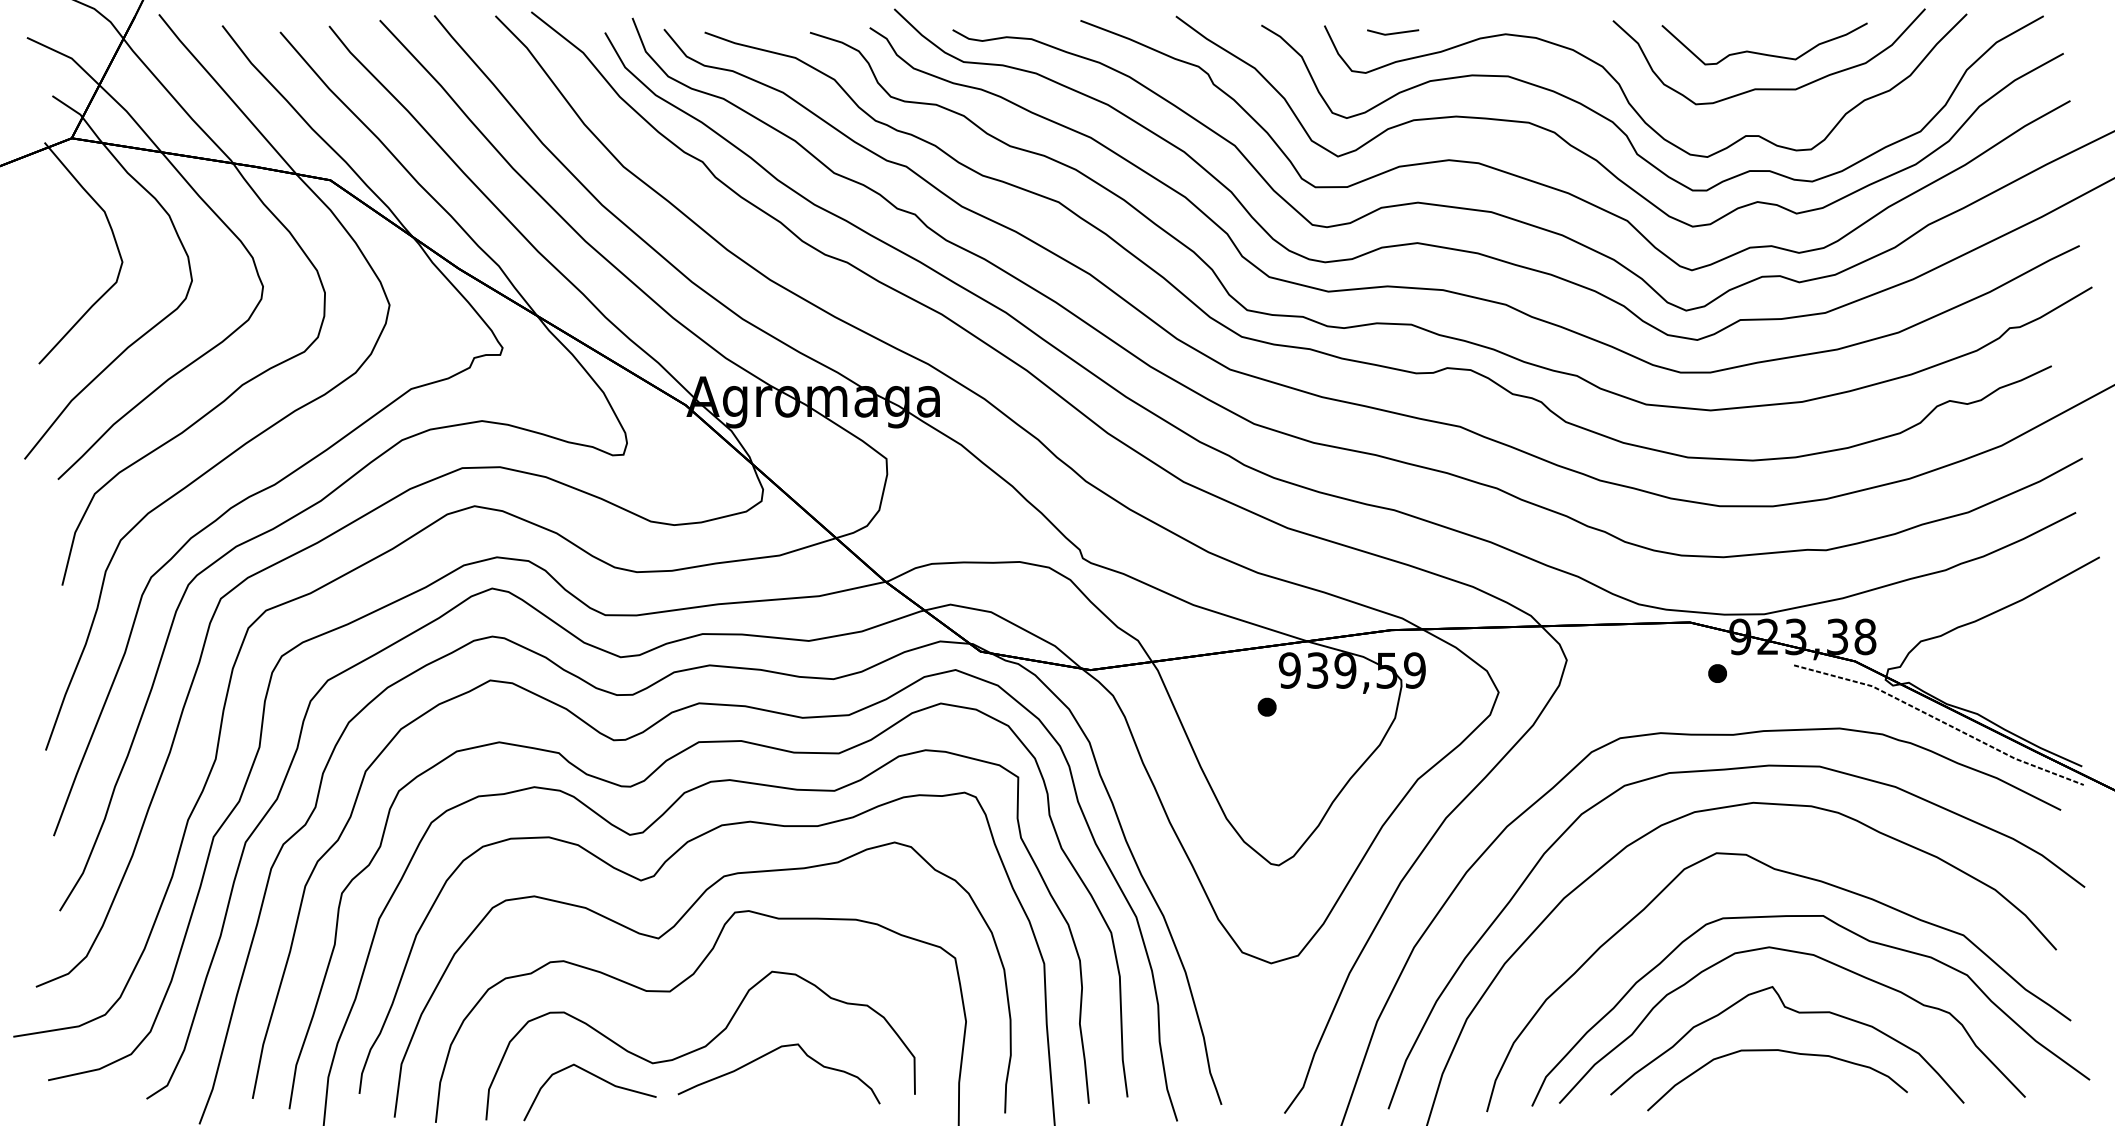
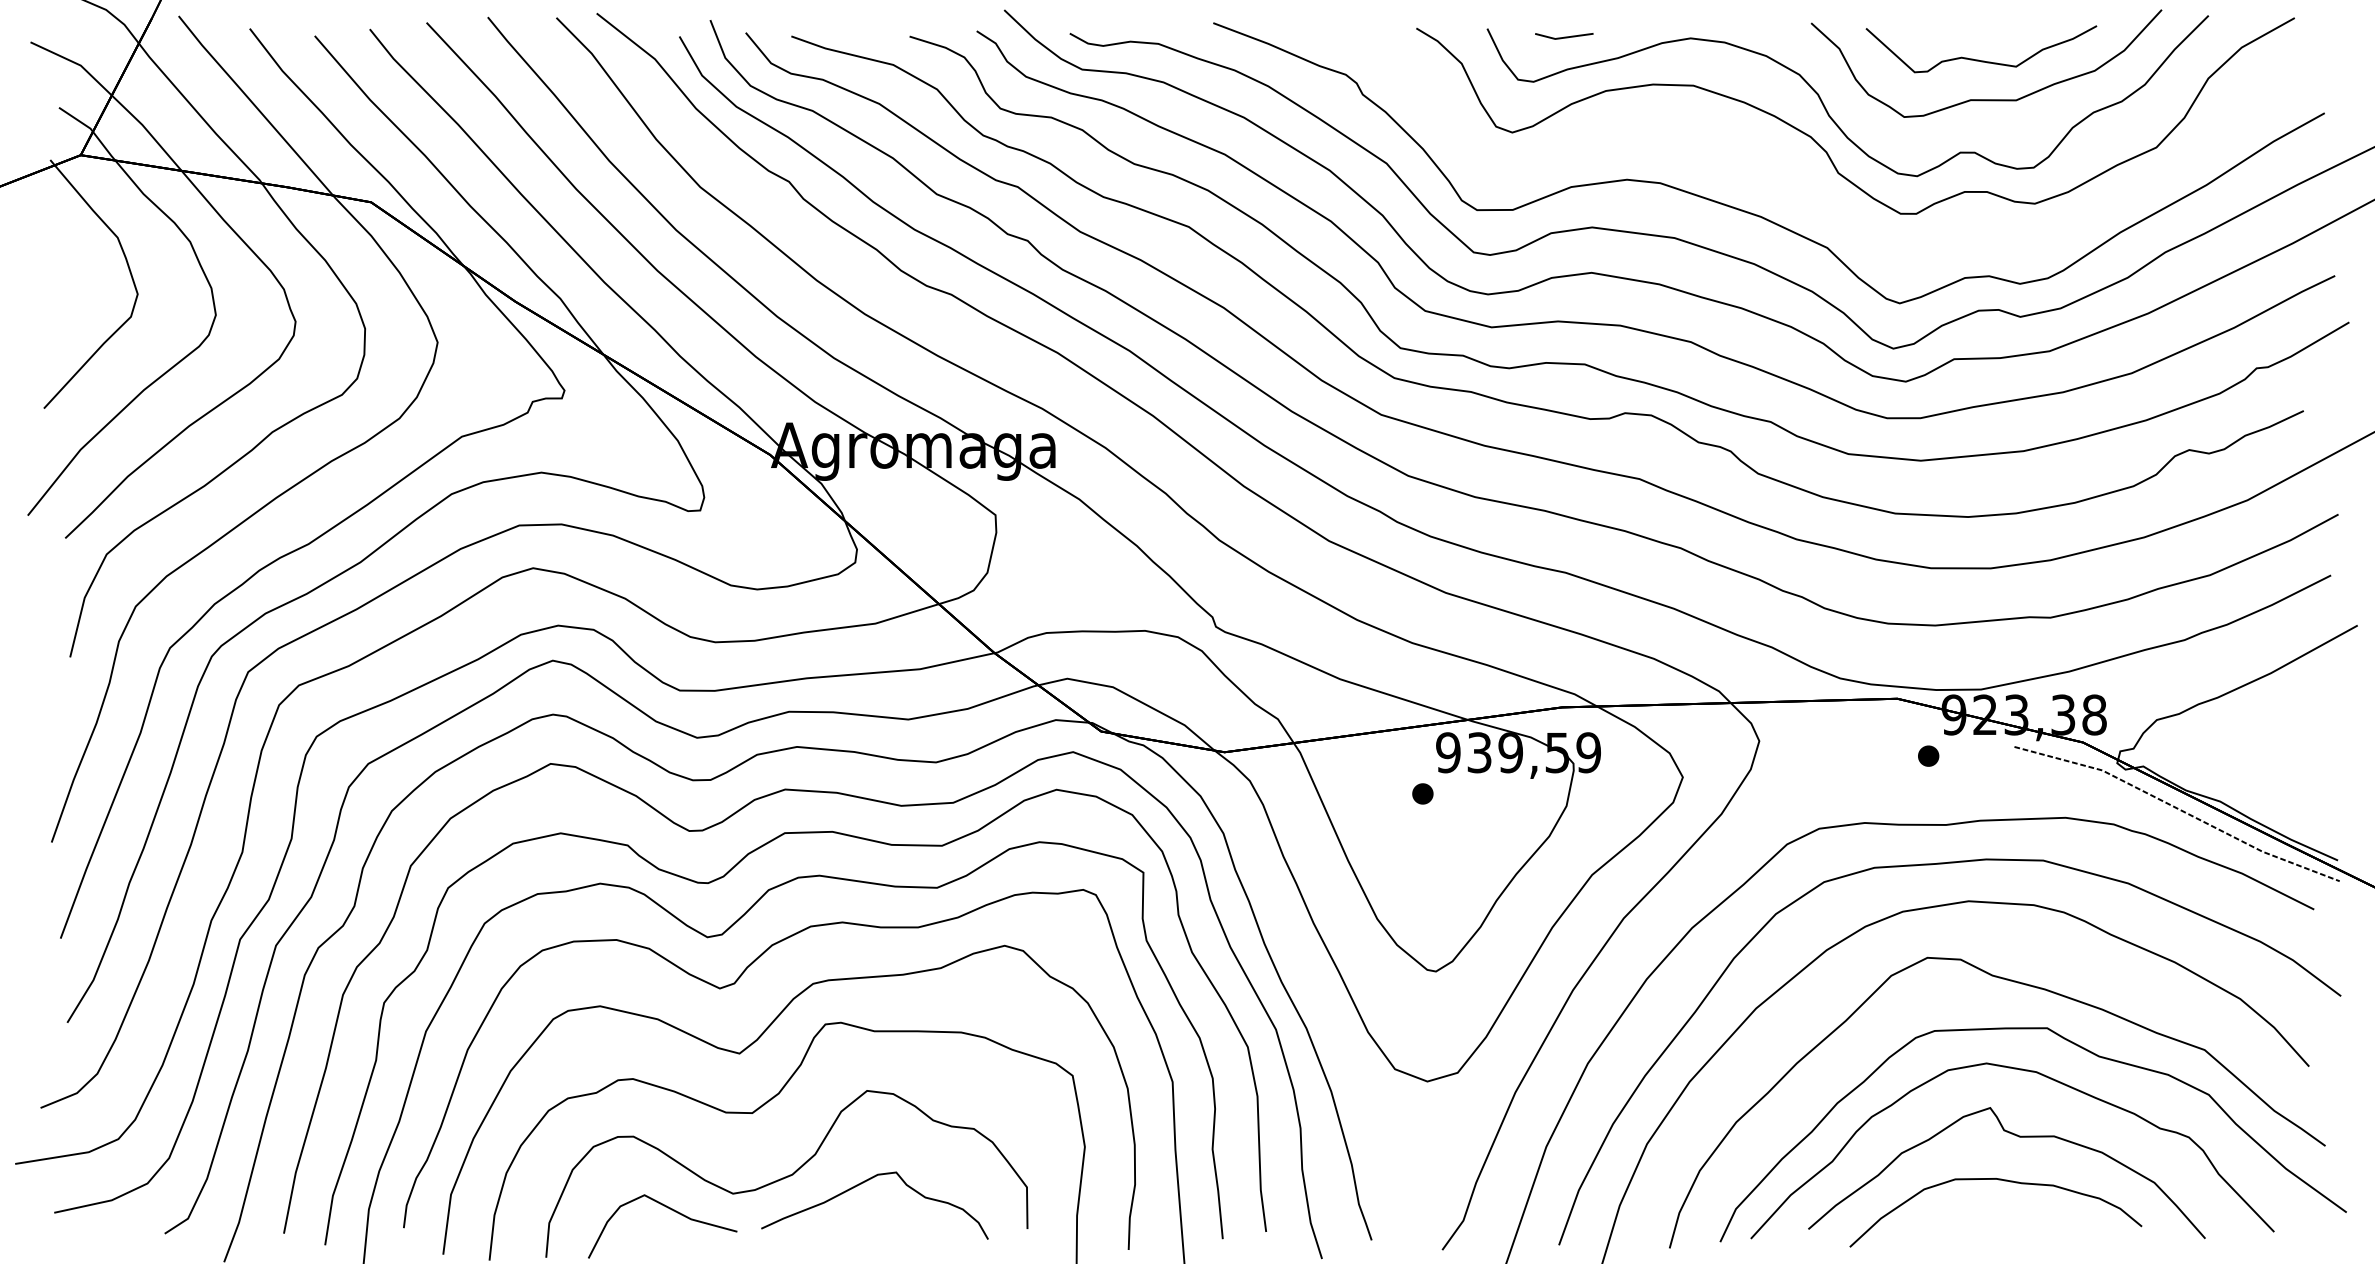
part: (1596, 159) -> (1792, 178), removed

